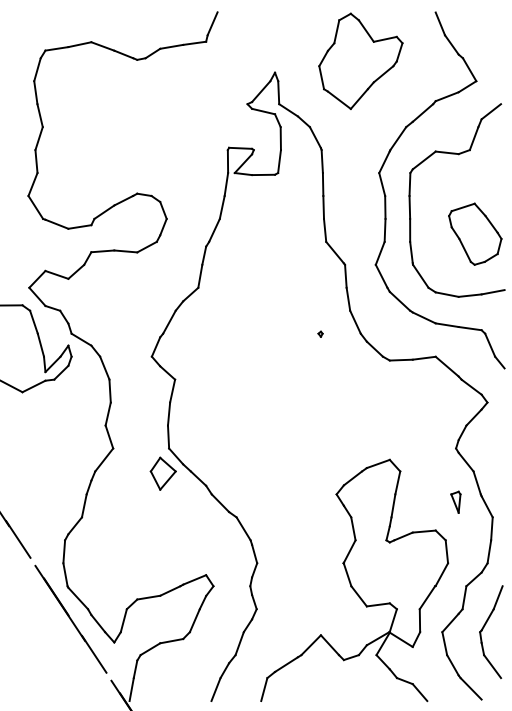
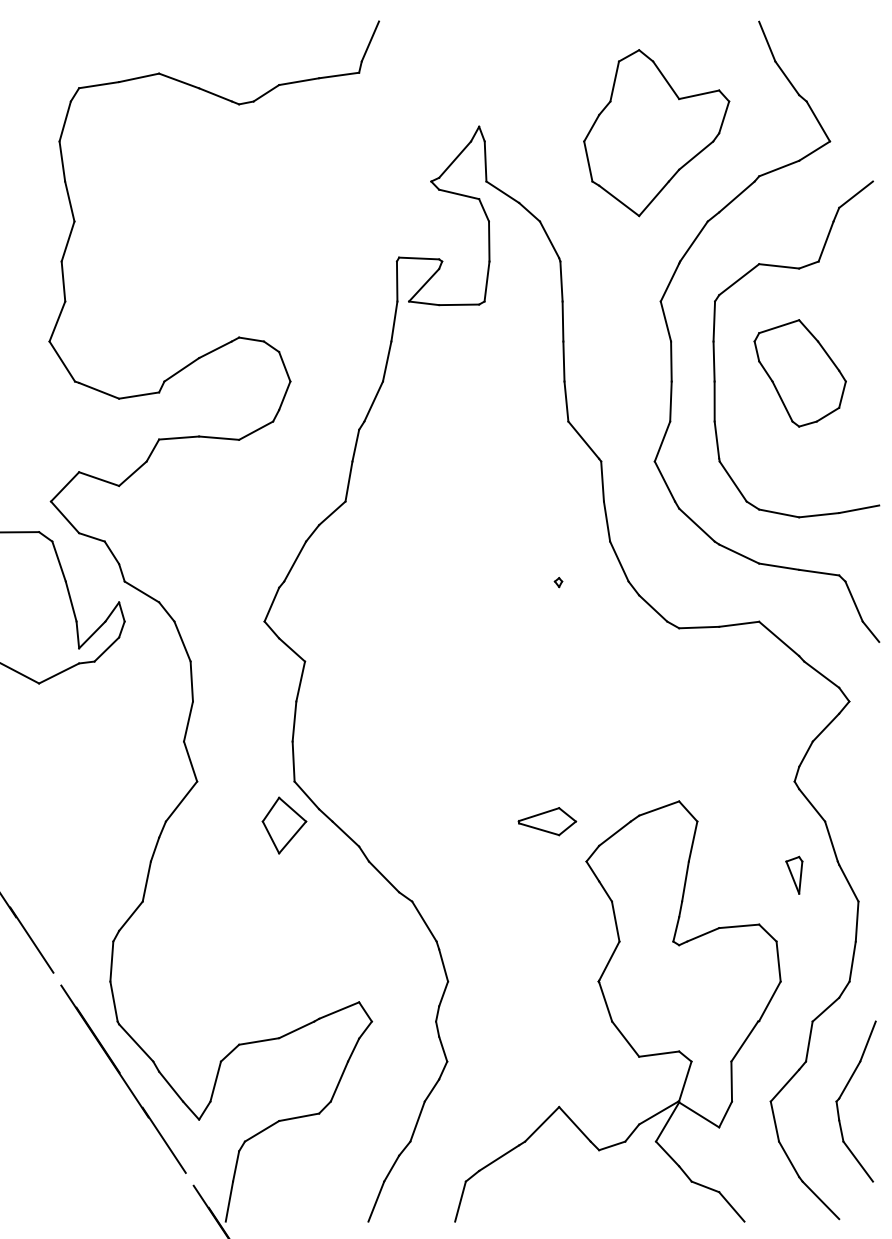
part: (360, 60) -> (655, 131), moved
part: (475, 233) -> (800, 372), moved
part: (313, 471) -> (546, 821), added

